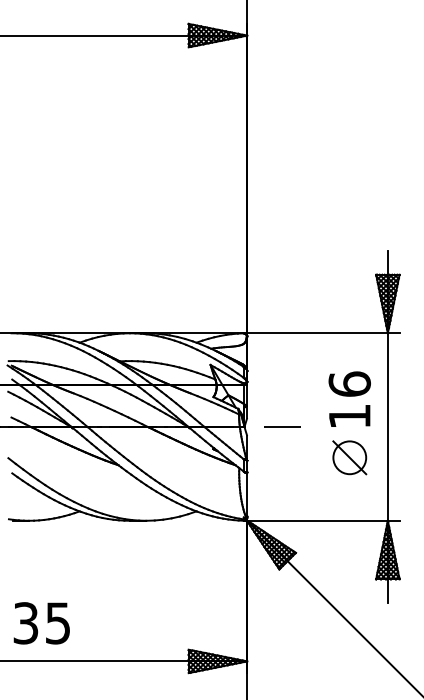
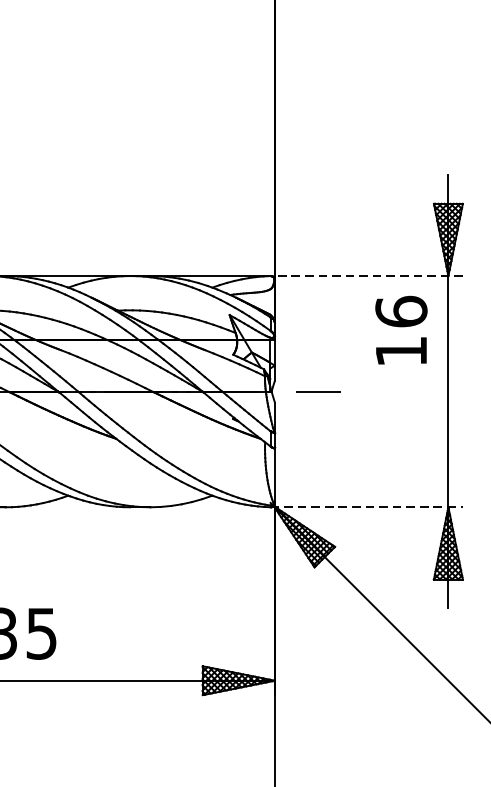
line: (321, 333) -> (366, 276), solid -> dashed
text: (349, 398) -> (401, 329), moved
part: (349, 457) -> (401, 429), removed
line: (321, 520) -> (366, 506), solid -> dashed

